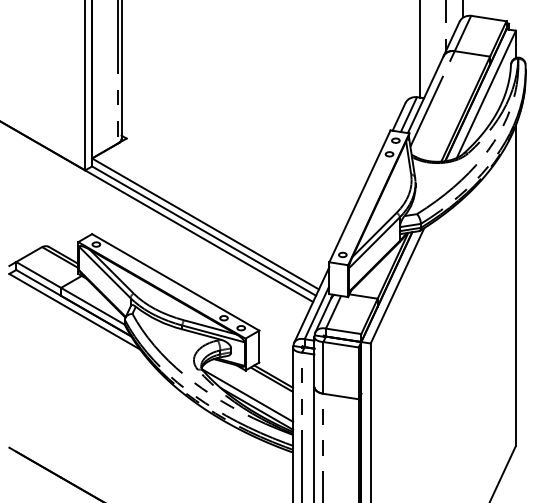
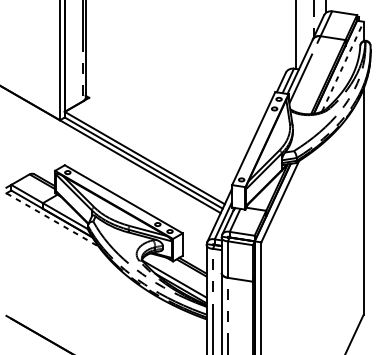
line: (486, 93) -> (342, 66), solid -> dashed
line: (74, 311) -> (52, 219), solid -> dashed

